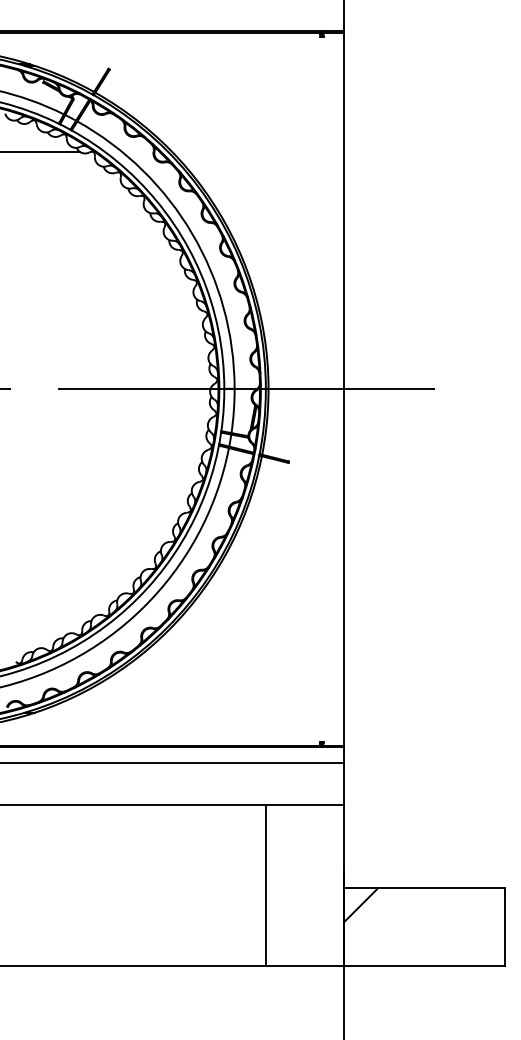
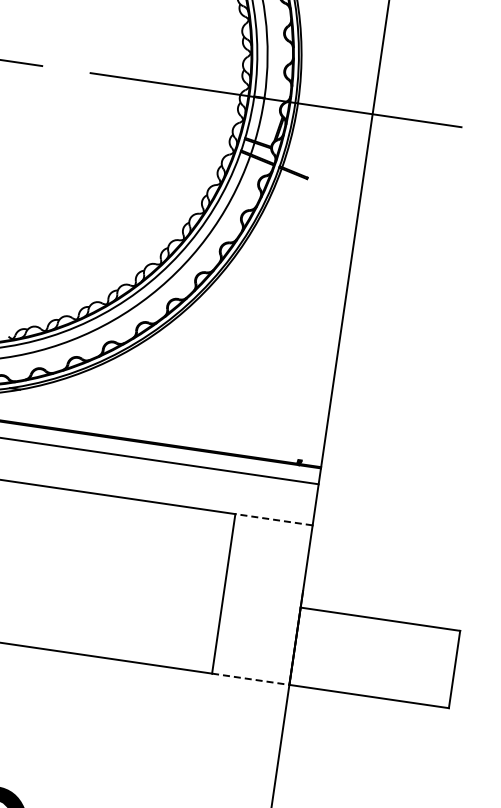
line: (304, 804) -> (273, 519), solid -> dashed
hatch: (360, 904) -> (314, 626), removed
line: (305, 966) -> (251, 679), solid -> dashed

